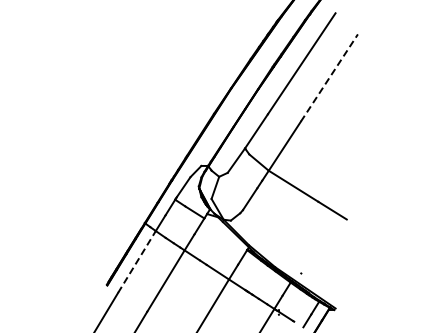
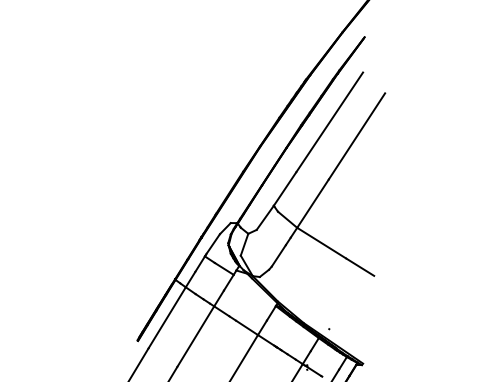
line: (329, 77) -> (357, 135), dashed -> solid
line: (137, 261) -> (167, 317), dashed -> solid

